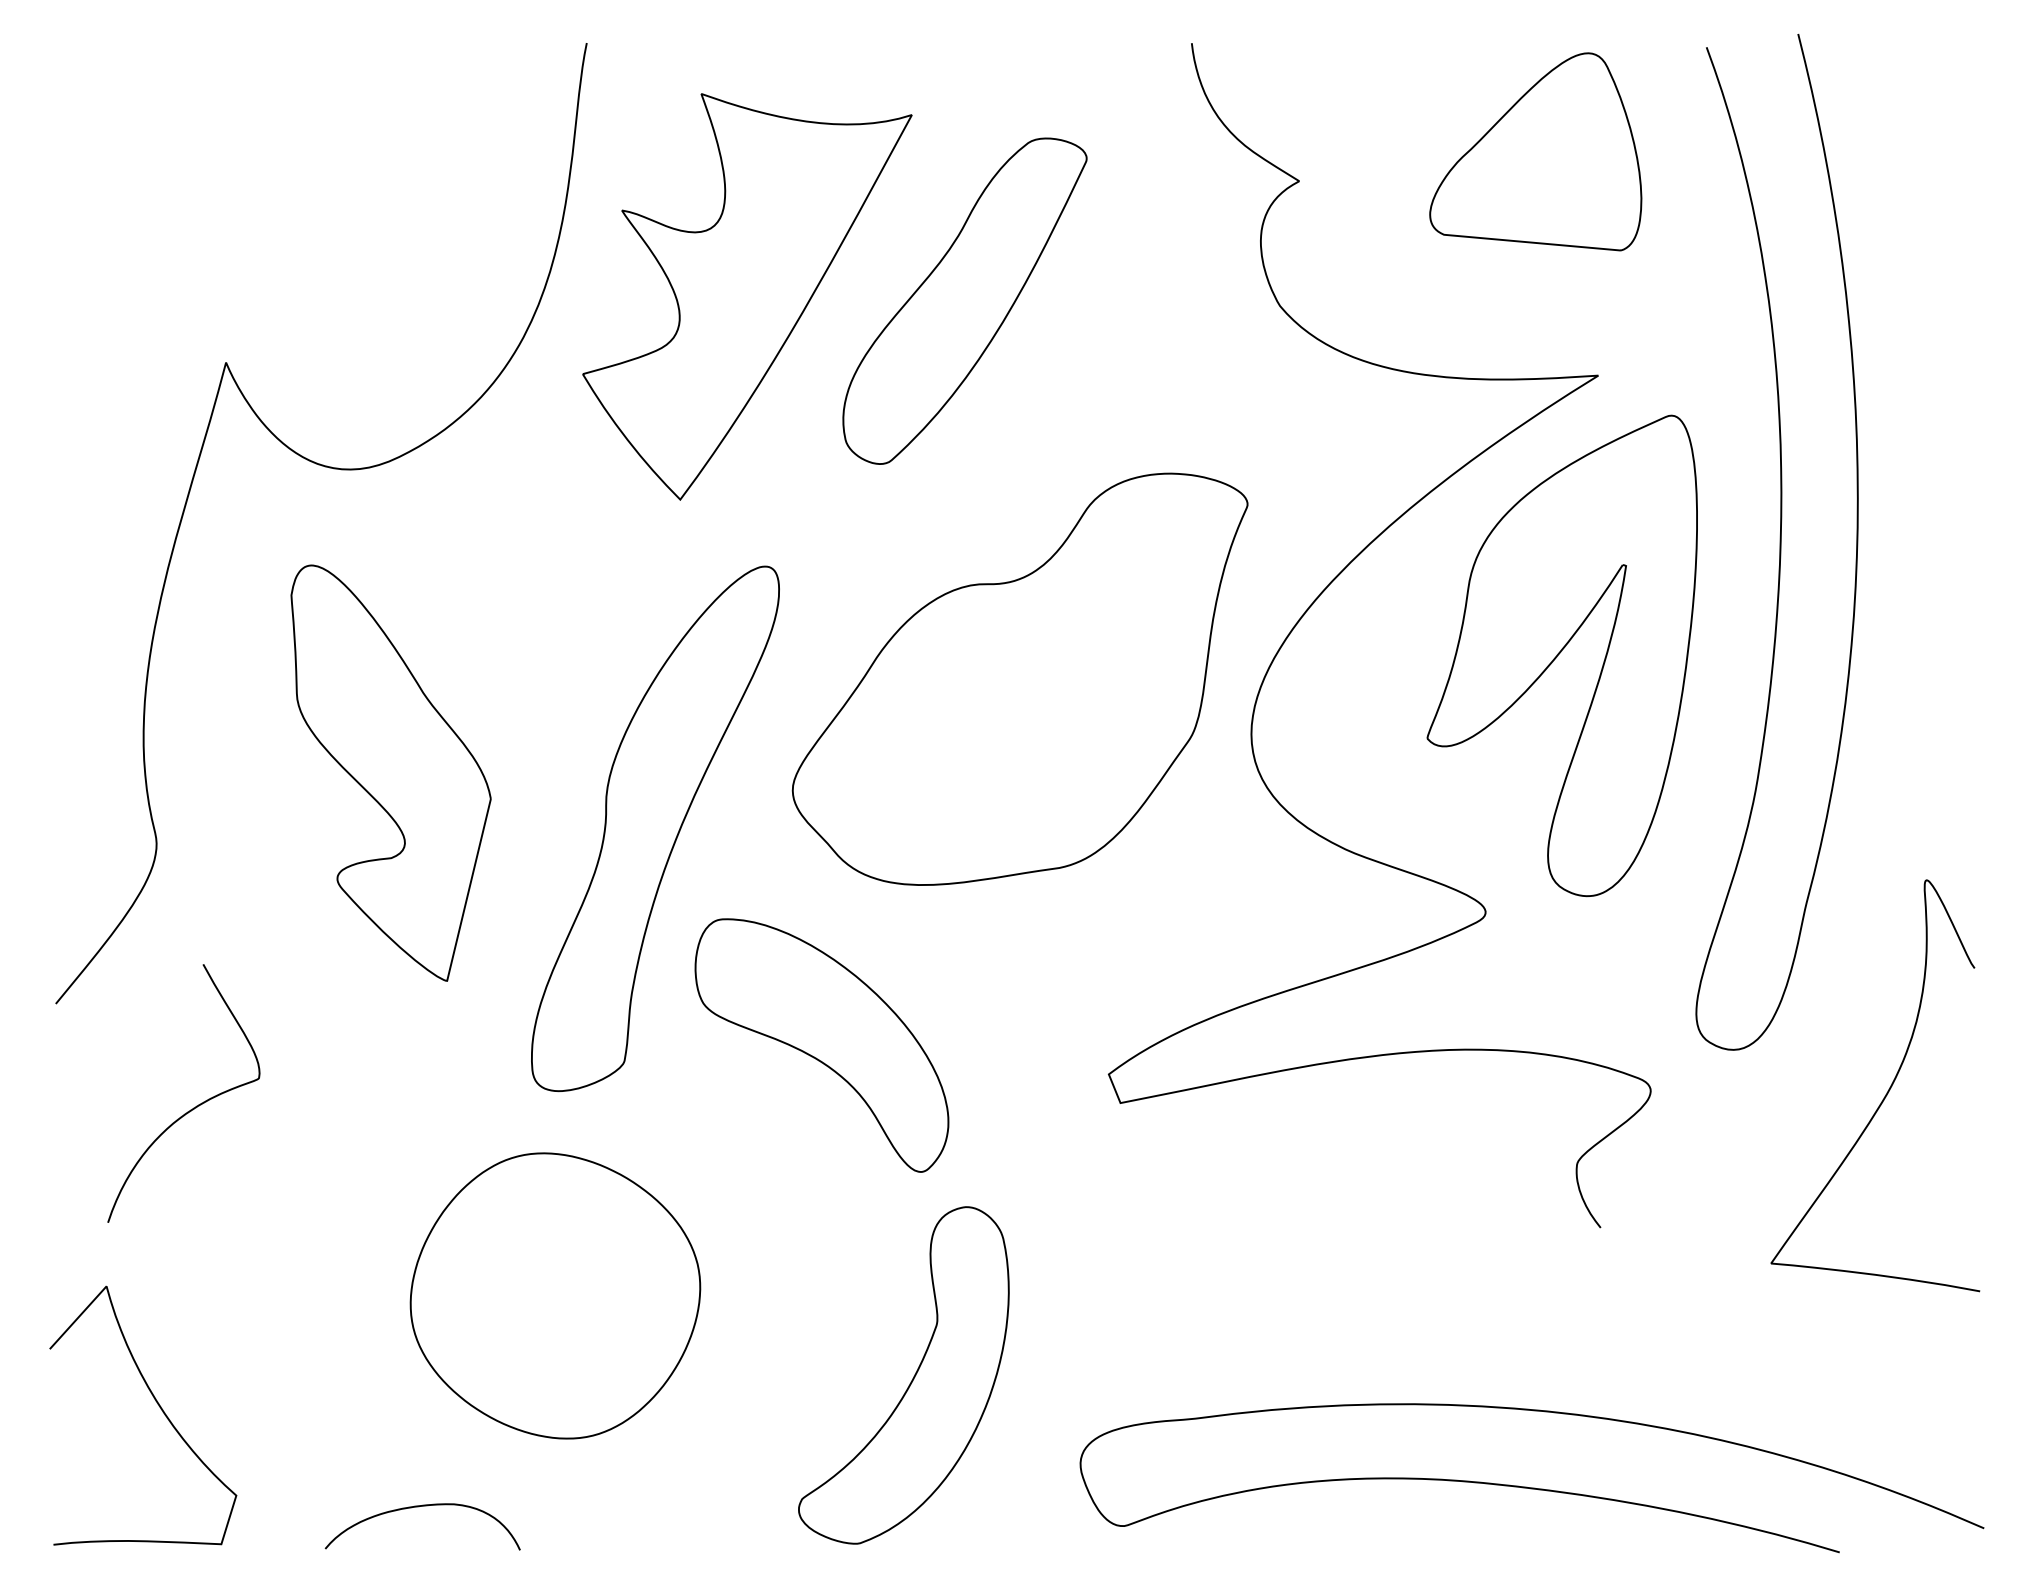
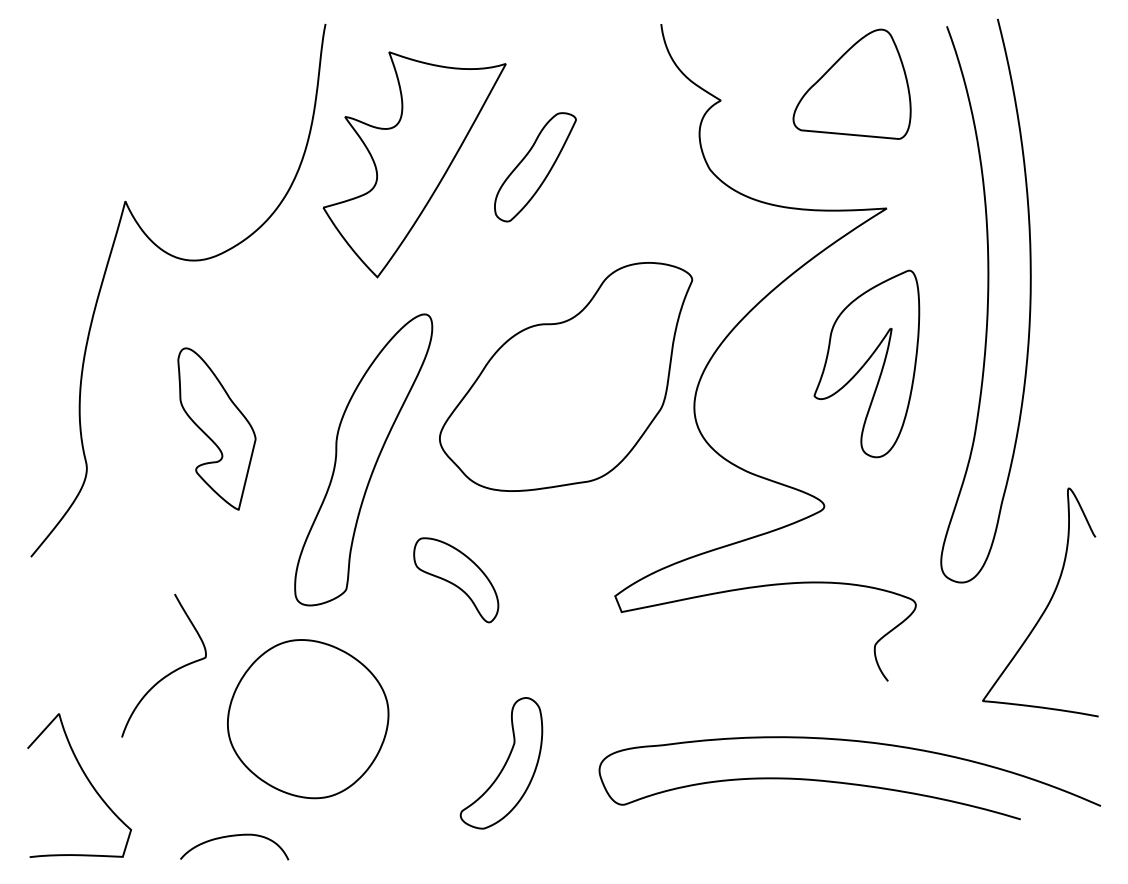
part: (965, 301) -> (535, 167), size x0.6
part: (1561, 655) -> (866, 363), size x0.7
part: (390, 772) -> (216, 428), size x0.7
part: (822, 1046) -> (456, 580), size x0.6
curve: (191, 1107) -> (168, 673), moved
part: (903, 1375) -> (501, 763), size x0.7
curve: (1531, 1485) -> (849, 782), moved

